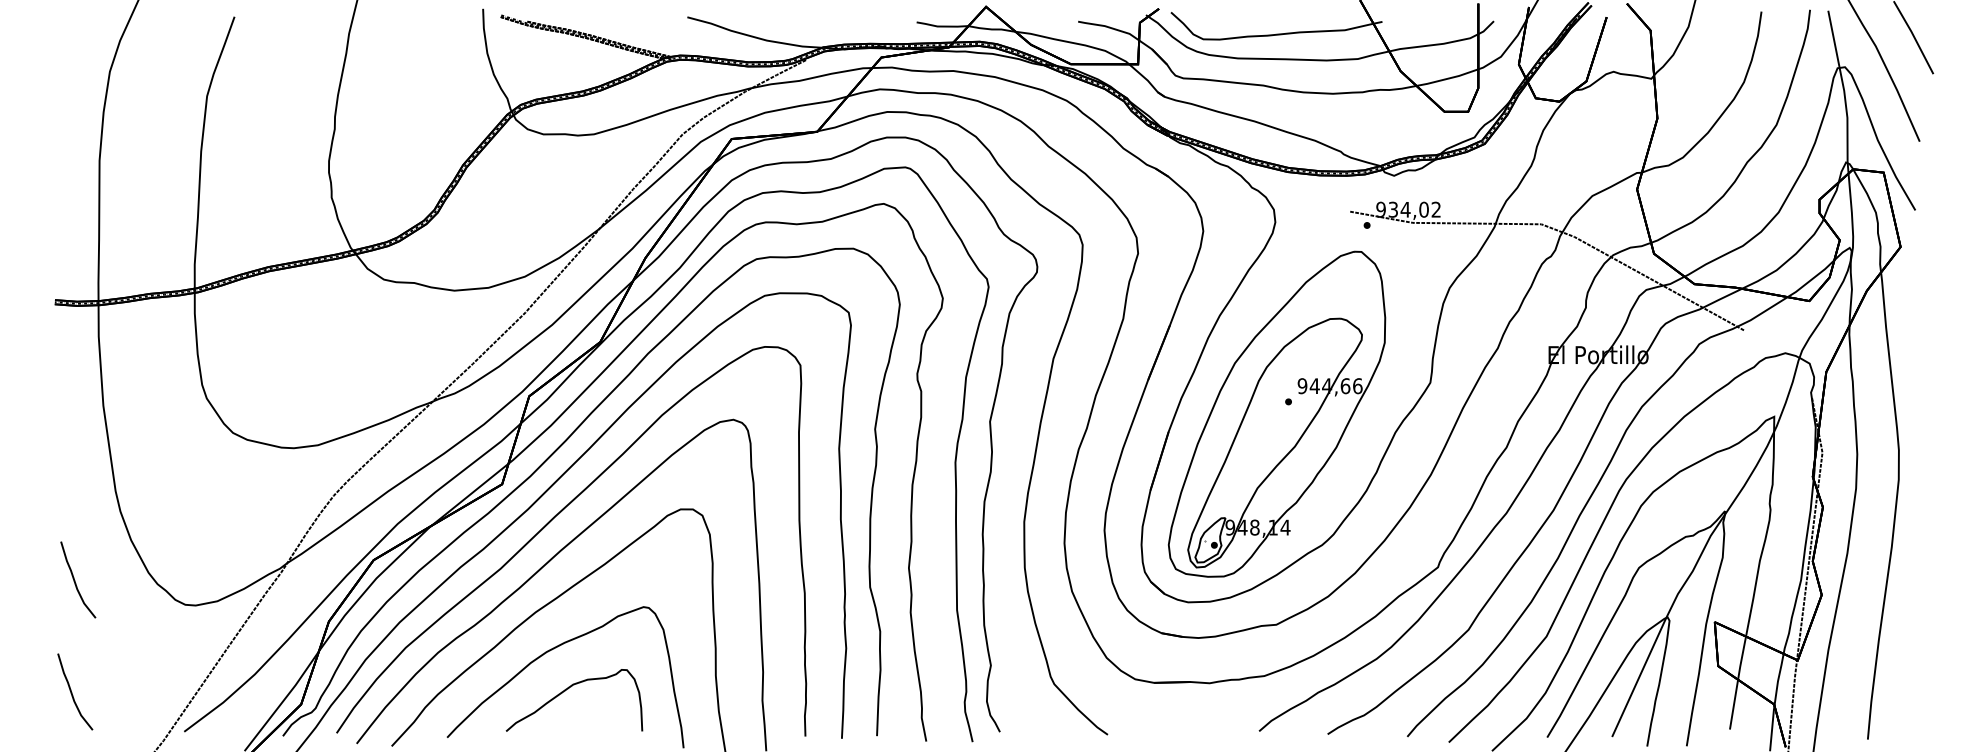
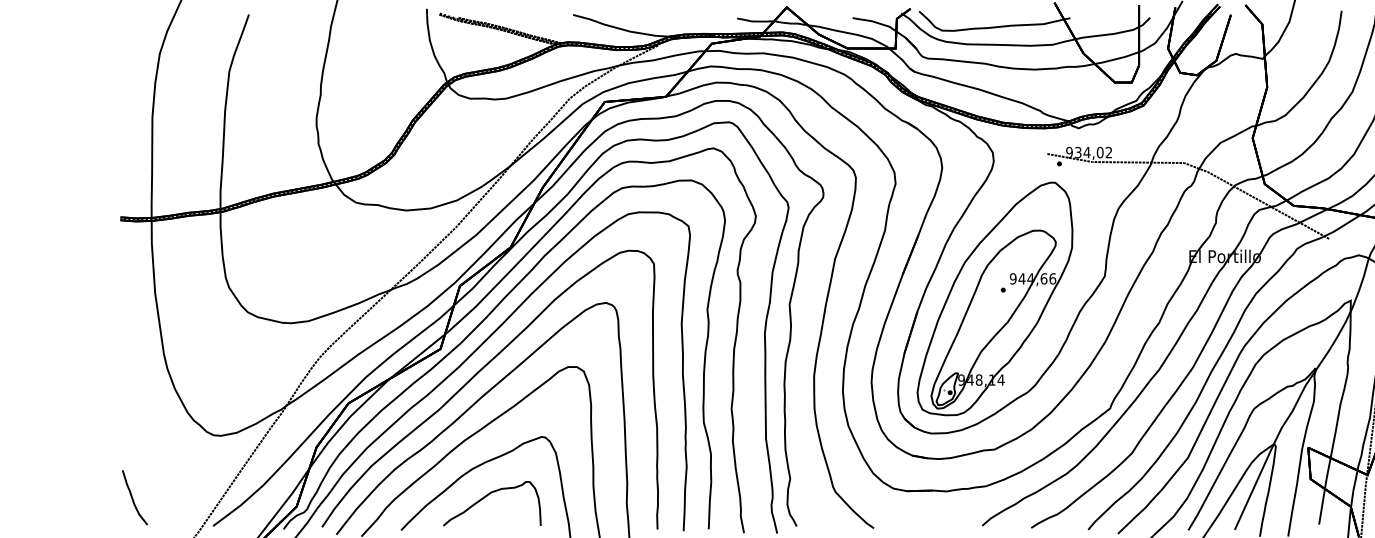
curve: (75, 580) -> (135, 417), removed

